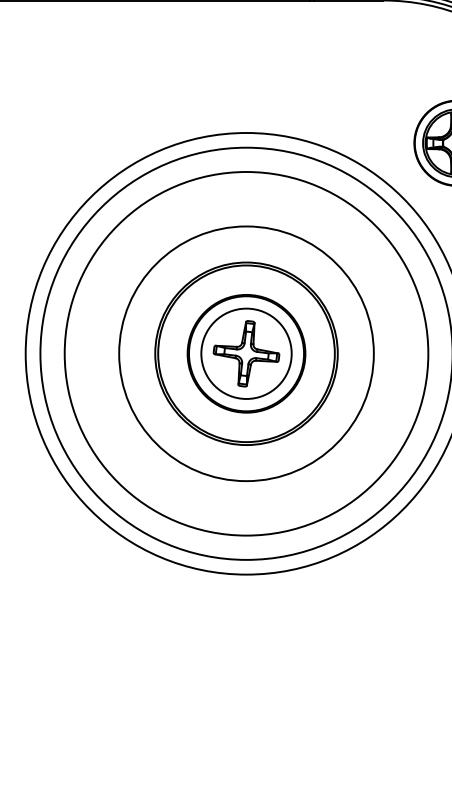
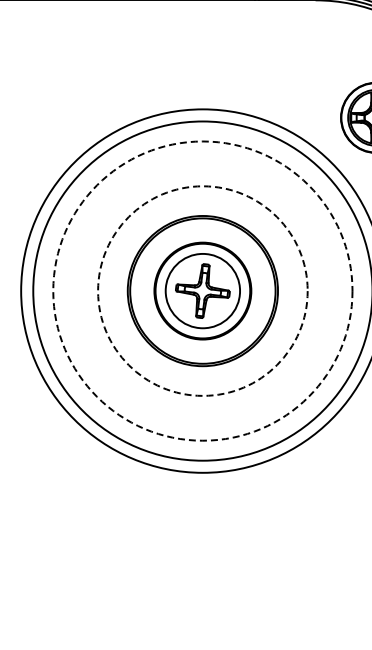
circle: (246, 353) -> (202, 290), solid -> dashed
circle: (246, 353) -> (202, 290), solid -> dashed

